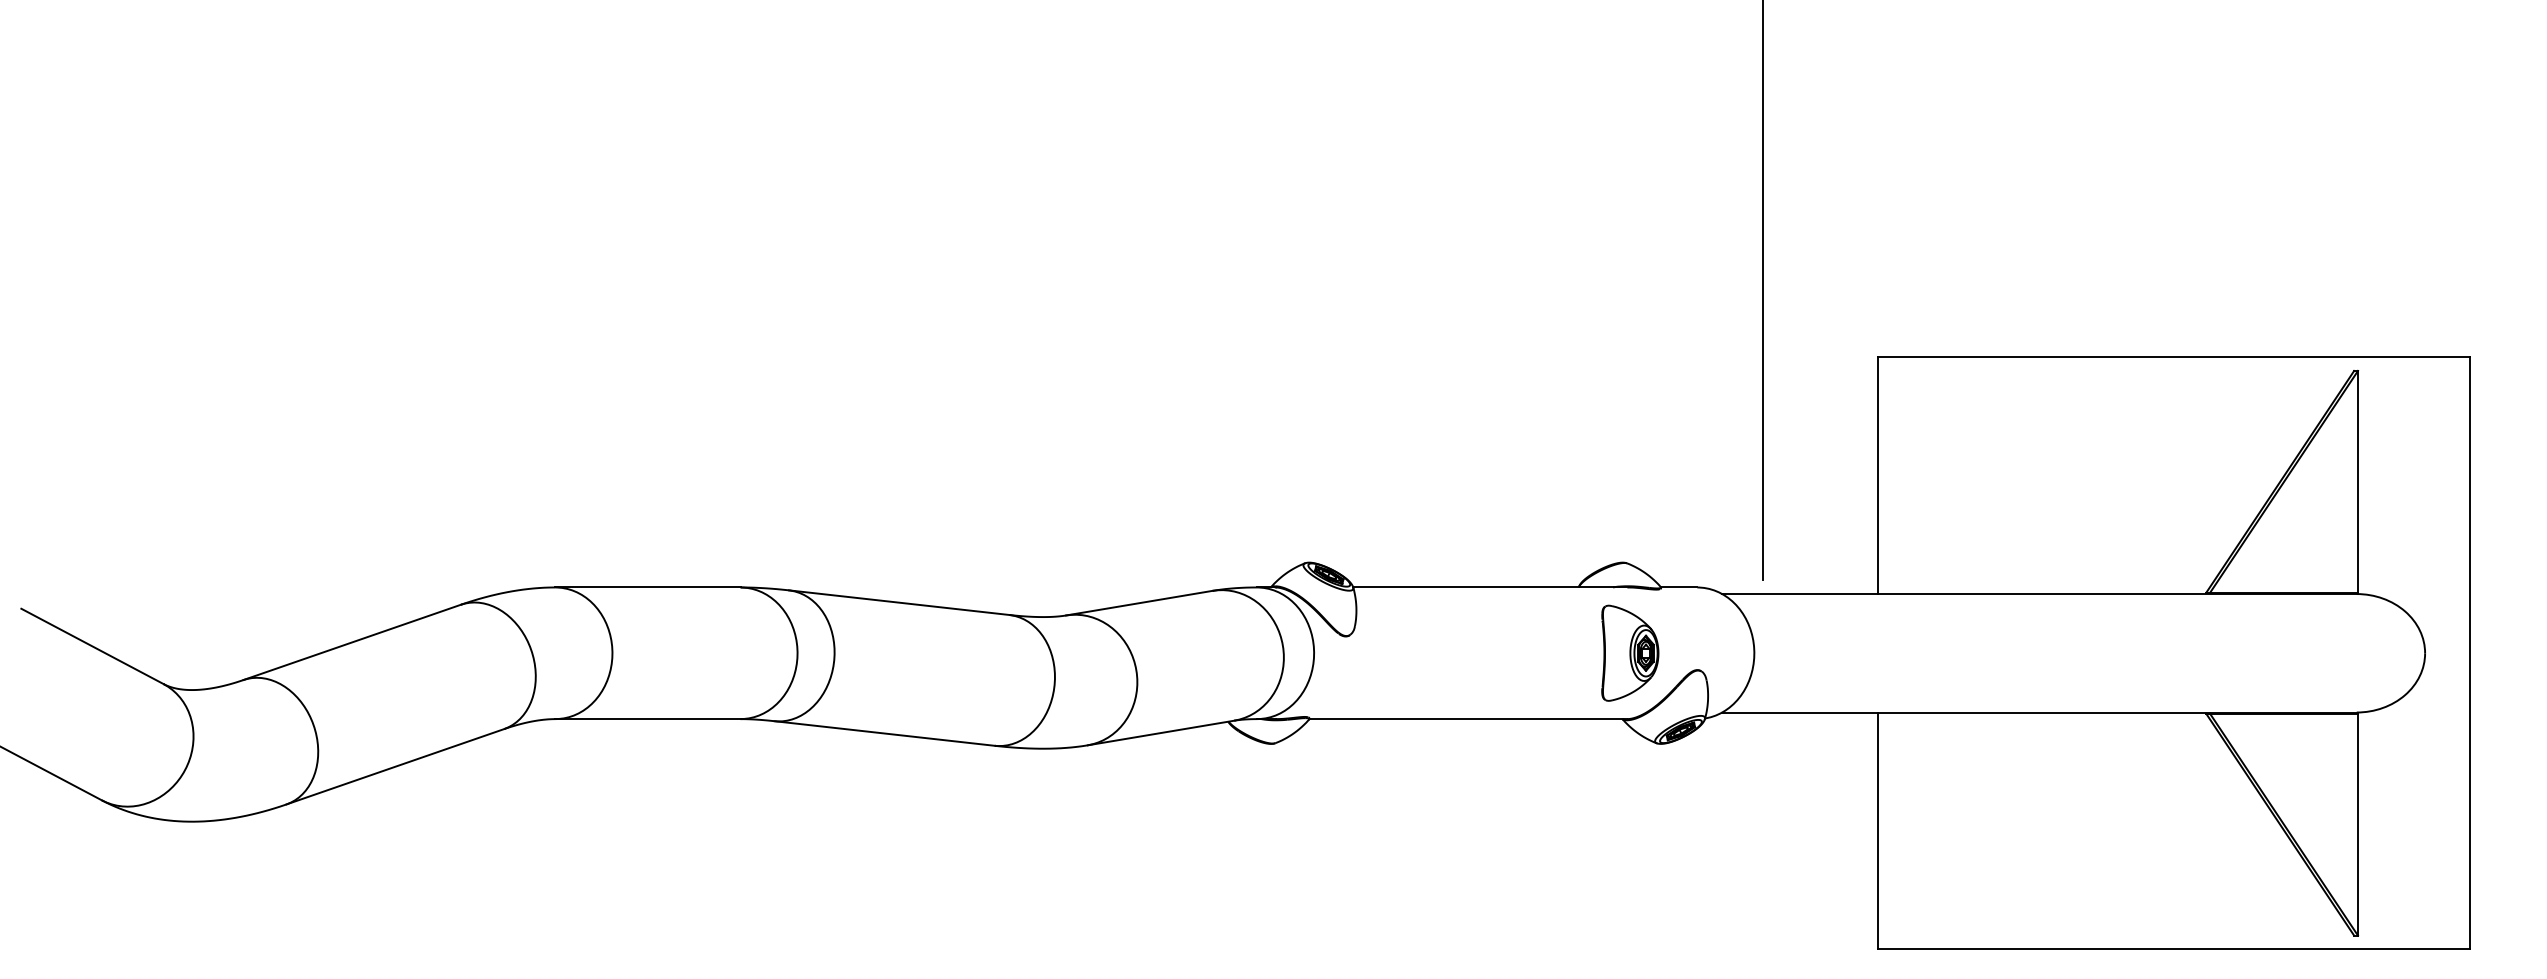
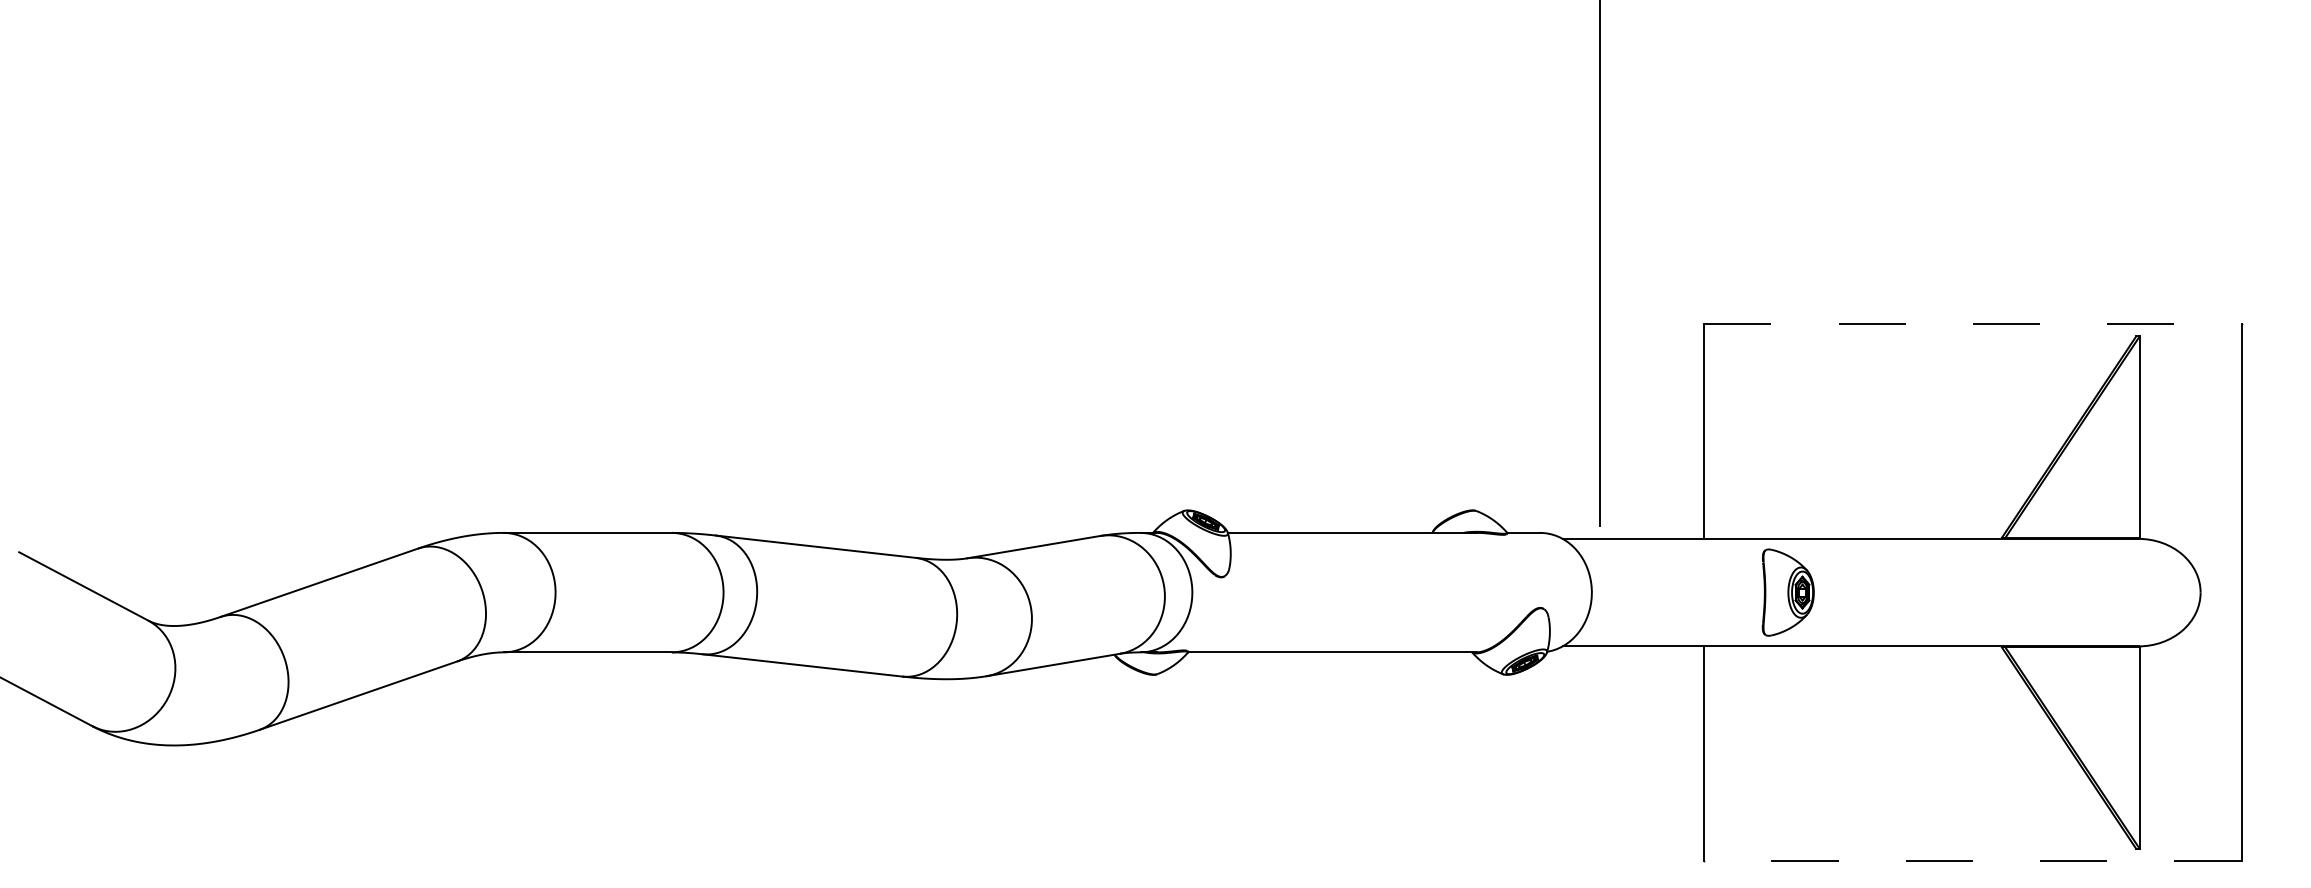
line: (2173, 356) -> (1972, 323), solid -> dashed
part: (1629, 653) -> (1787, 592), moved
line: (2173, 949) -> (1972, 861), solid -> dashed

